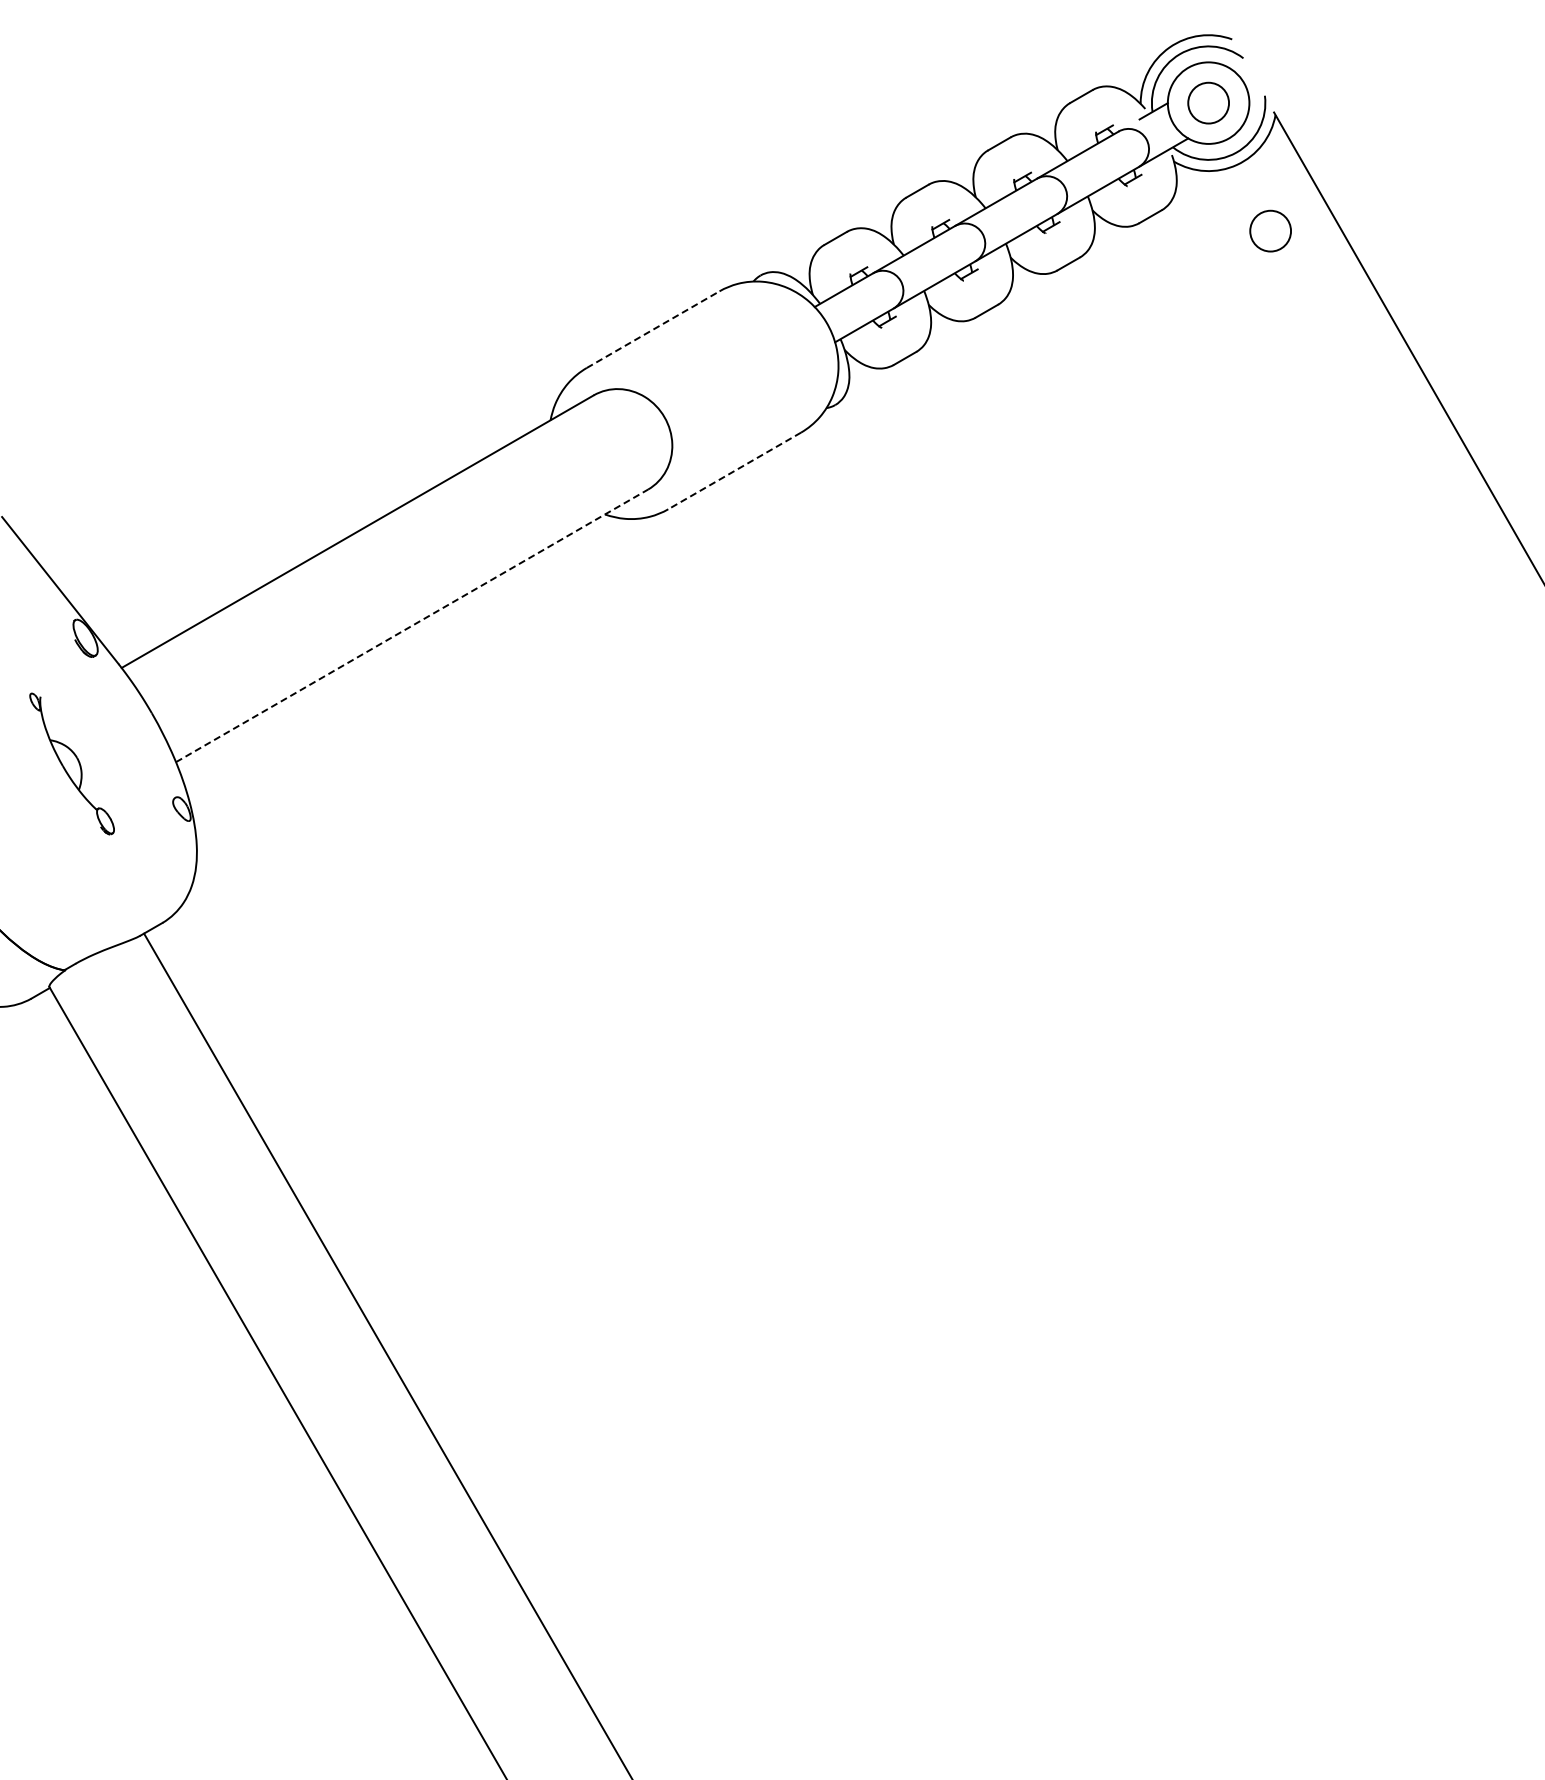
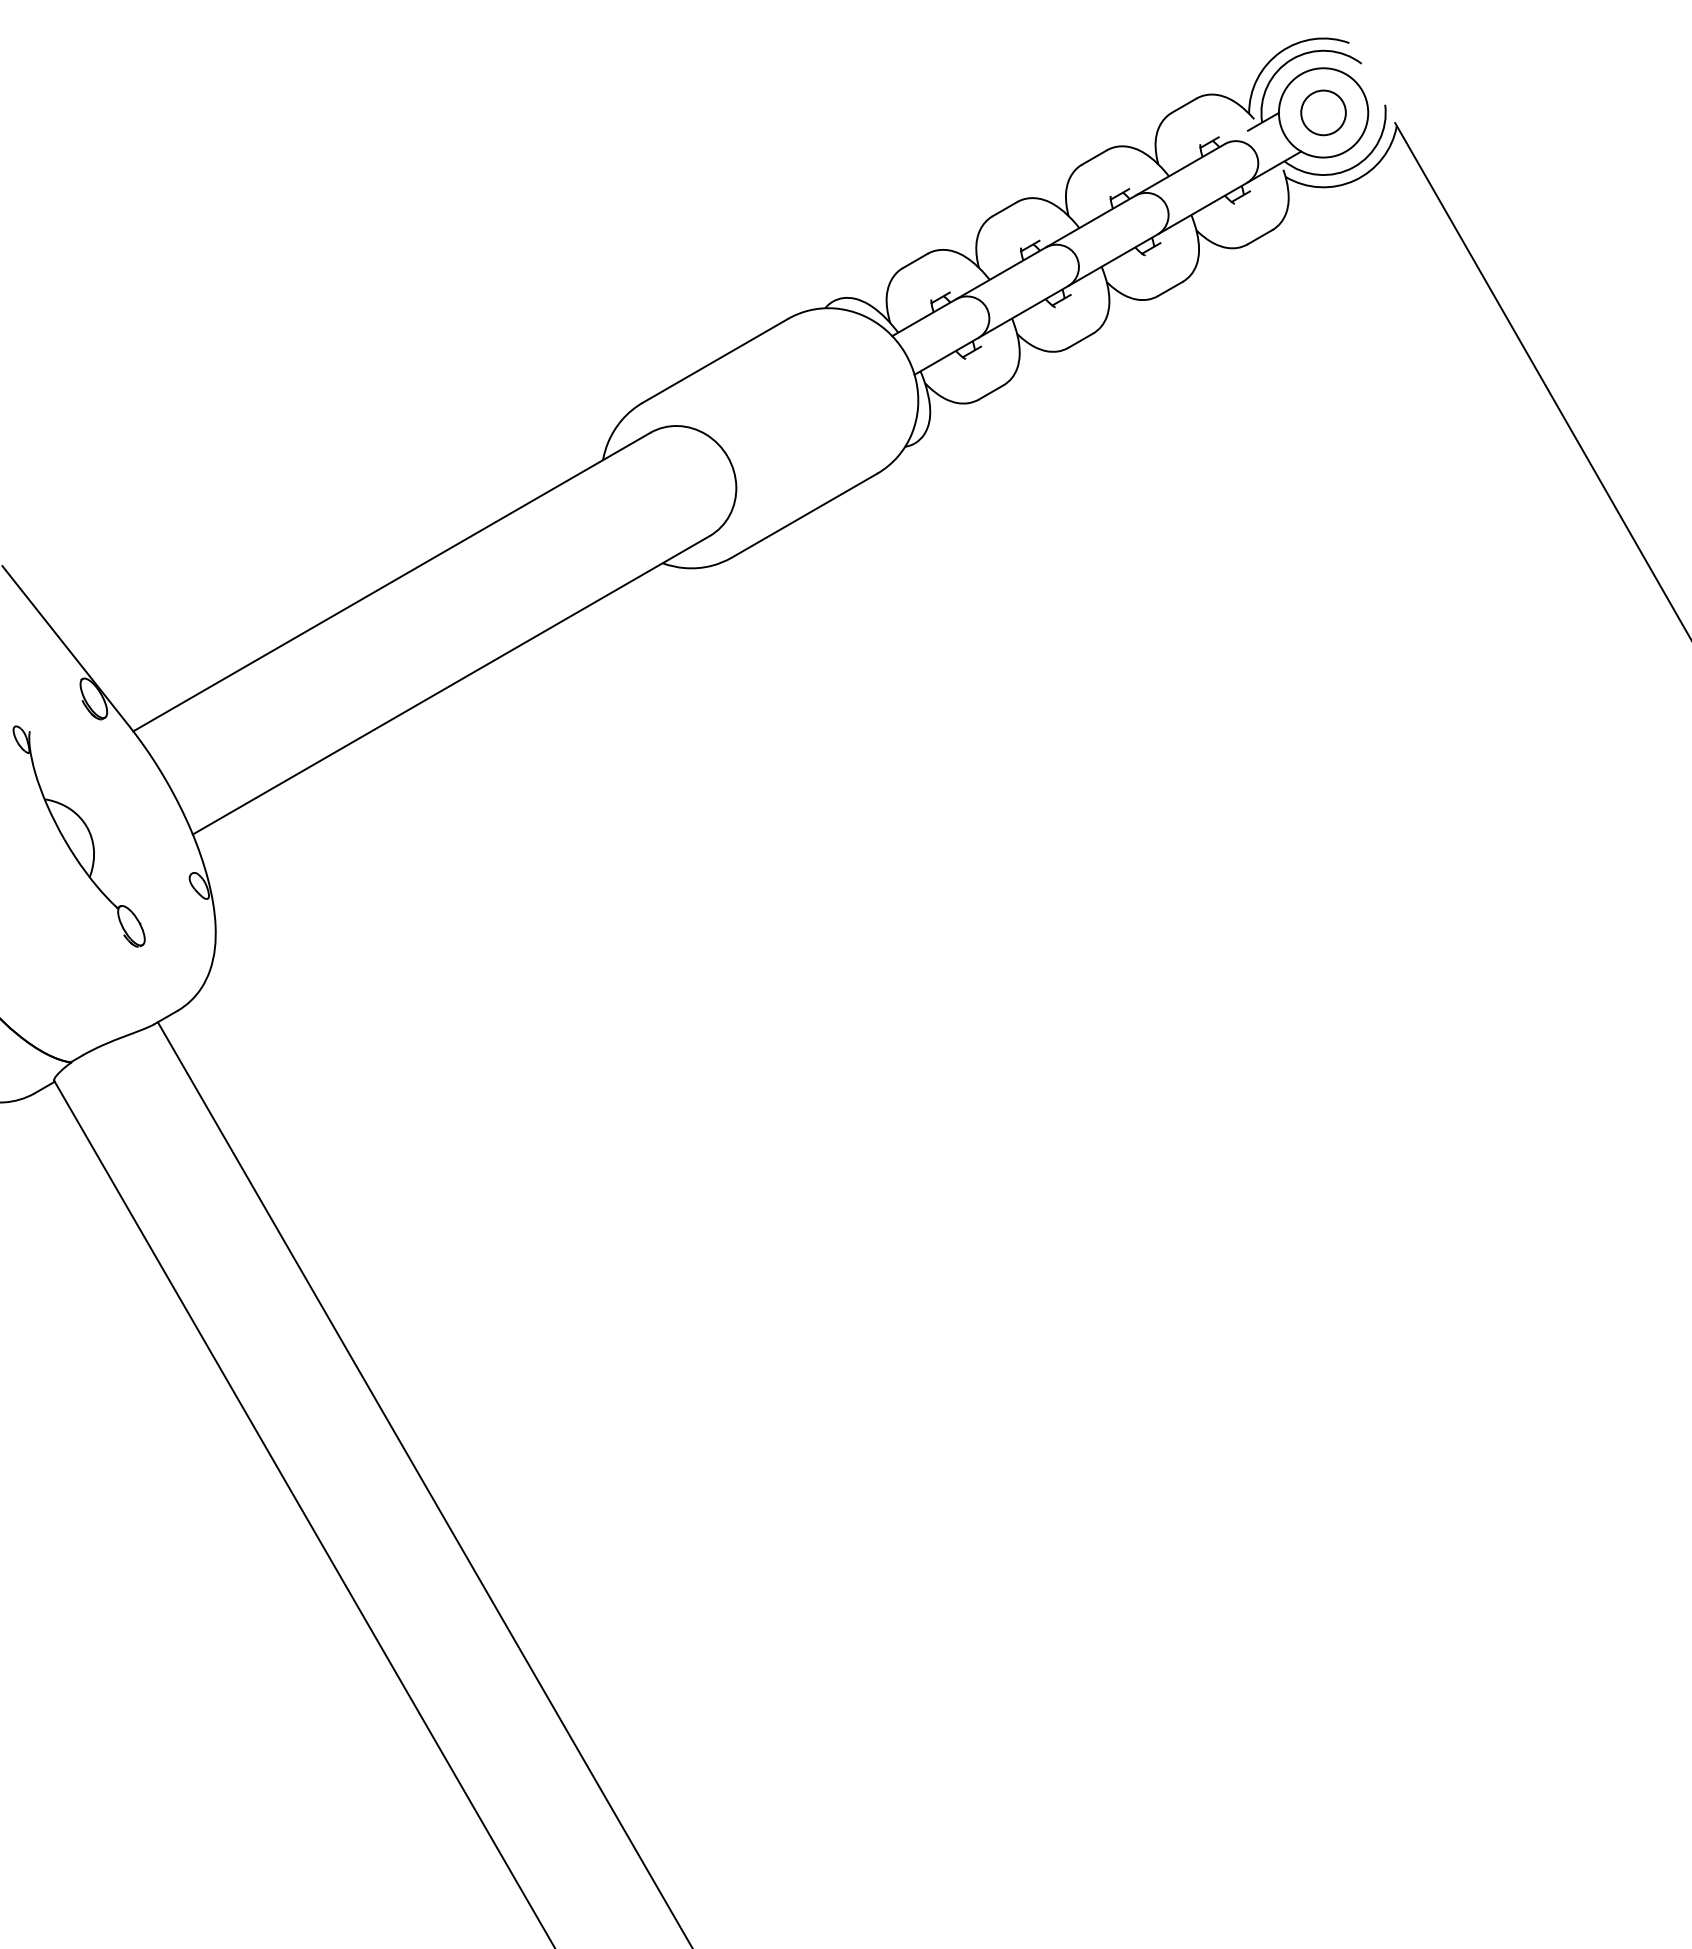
circle: (1270, 230) -> (1391, 252), removed
line: (653, 329) -> (715, 360), dashed -> solid
line: (734, 470) -> (804, 515), dashed -> solid
line: (412, 625) -> (451, 684), dashed -> solid
part: (71, 763) -> (78, 835), size x1.43

